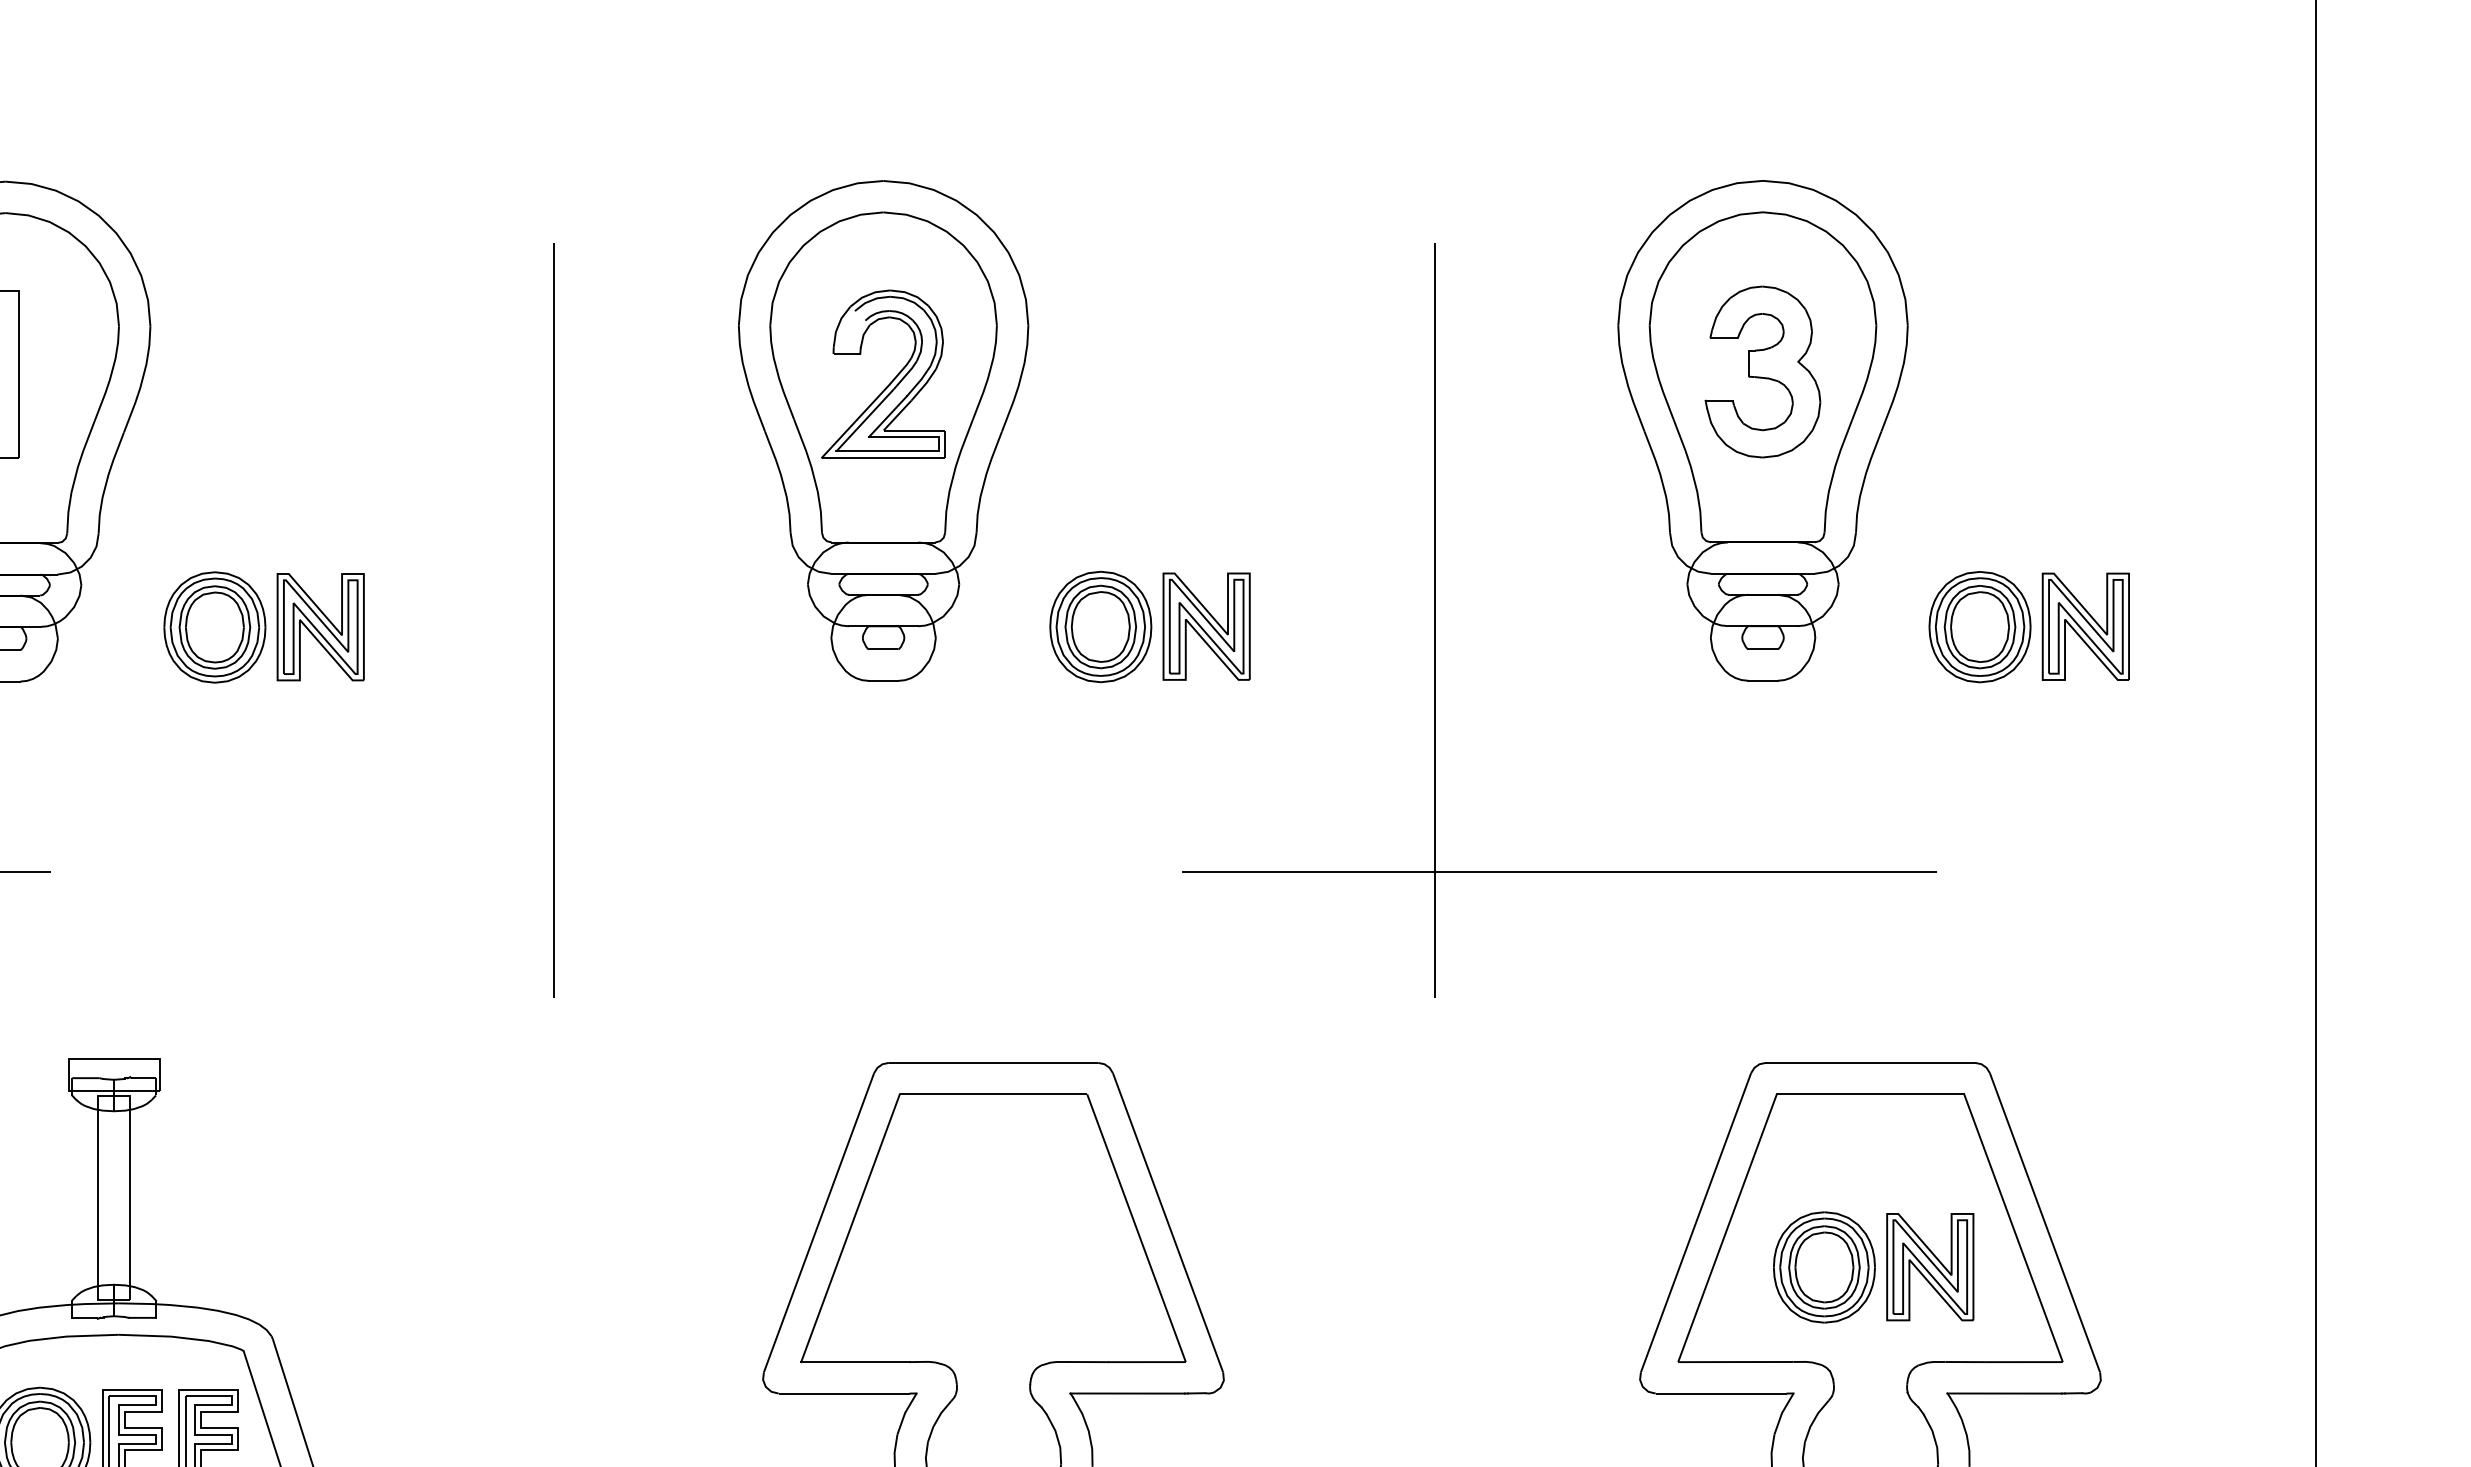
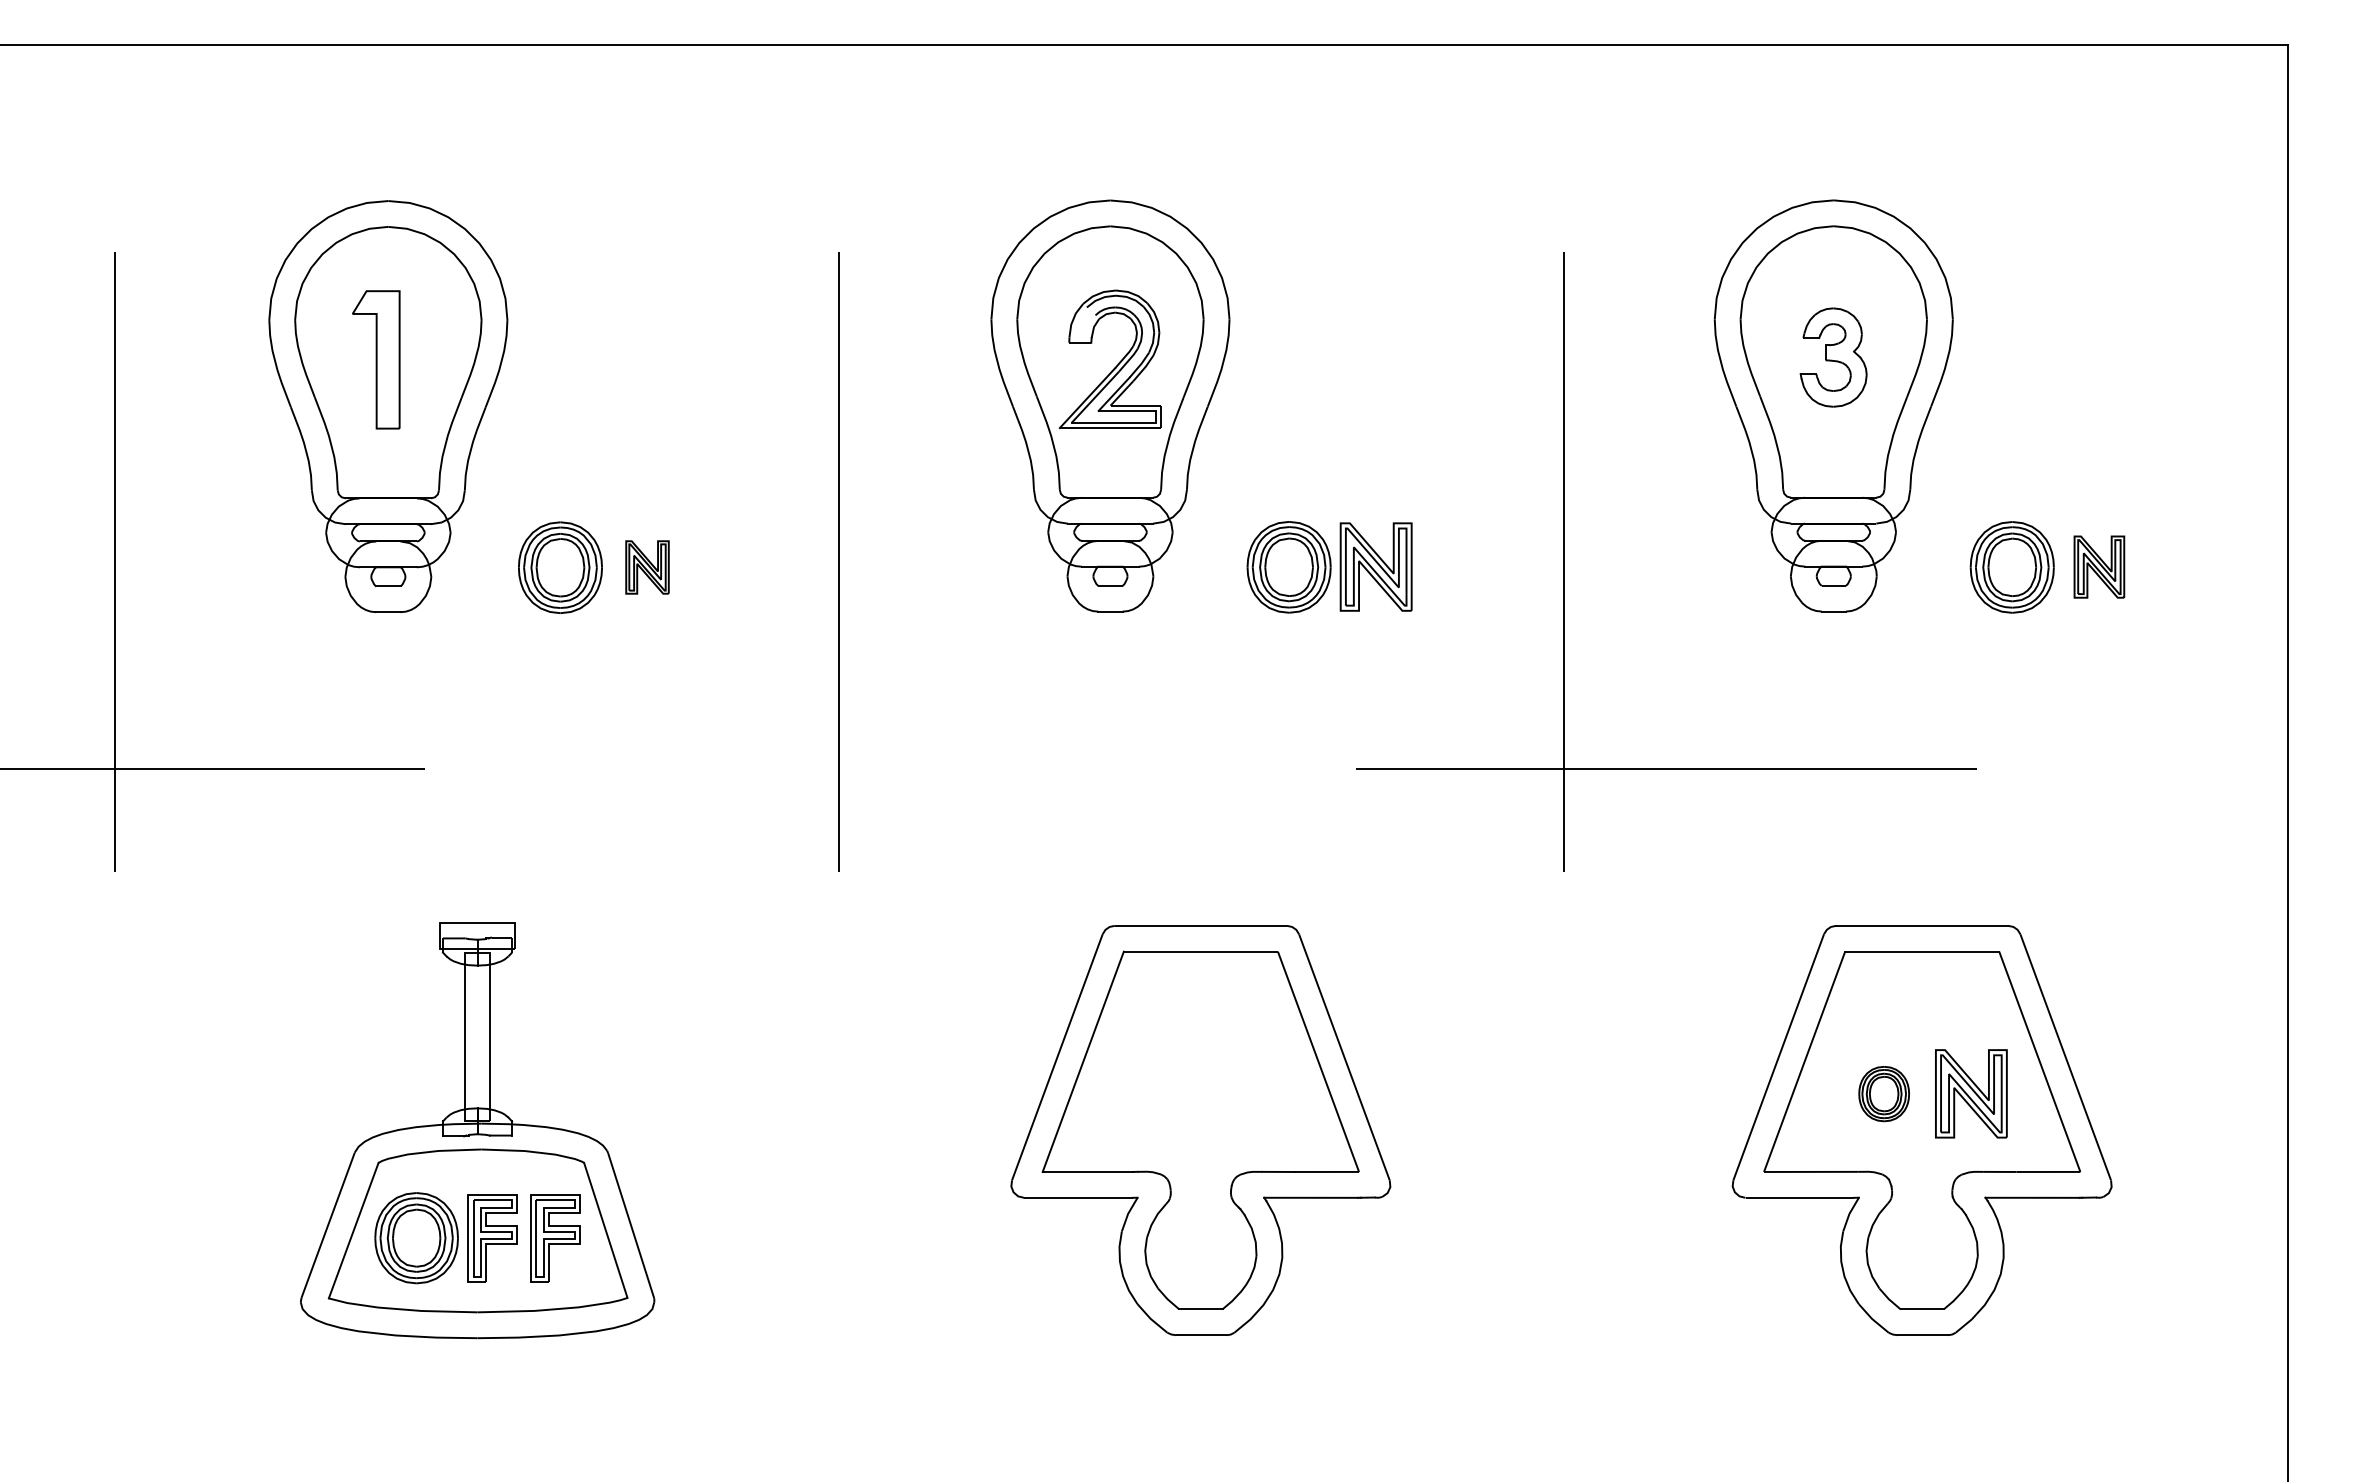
part: (1762, 371) -> (1833, 357), size x0.7
part: (2086, 625) -> (2099, 566), size x0.7
part: (320, 627) -> (647, 567), size x0.6
part: (1823, 1266) -> (1883, 1093), size x0.6

